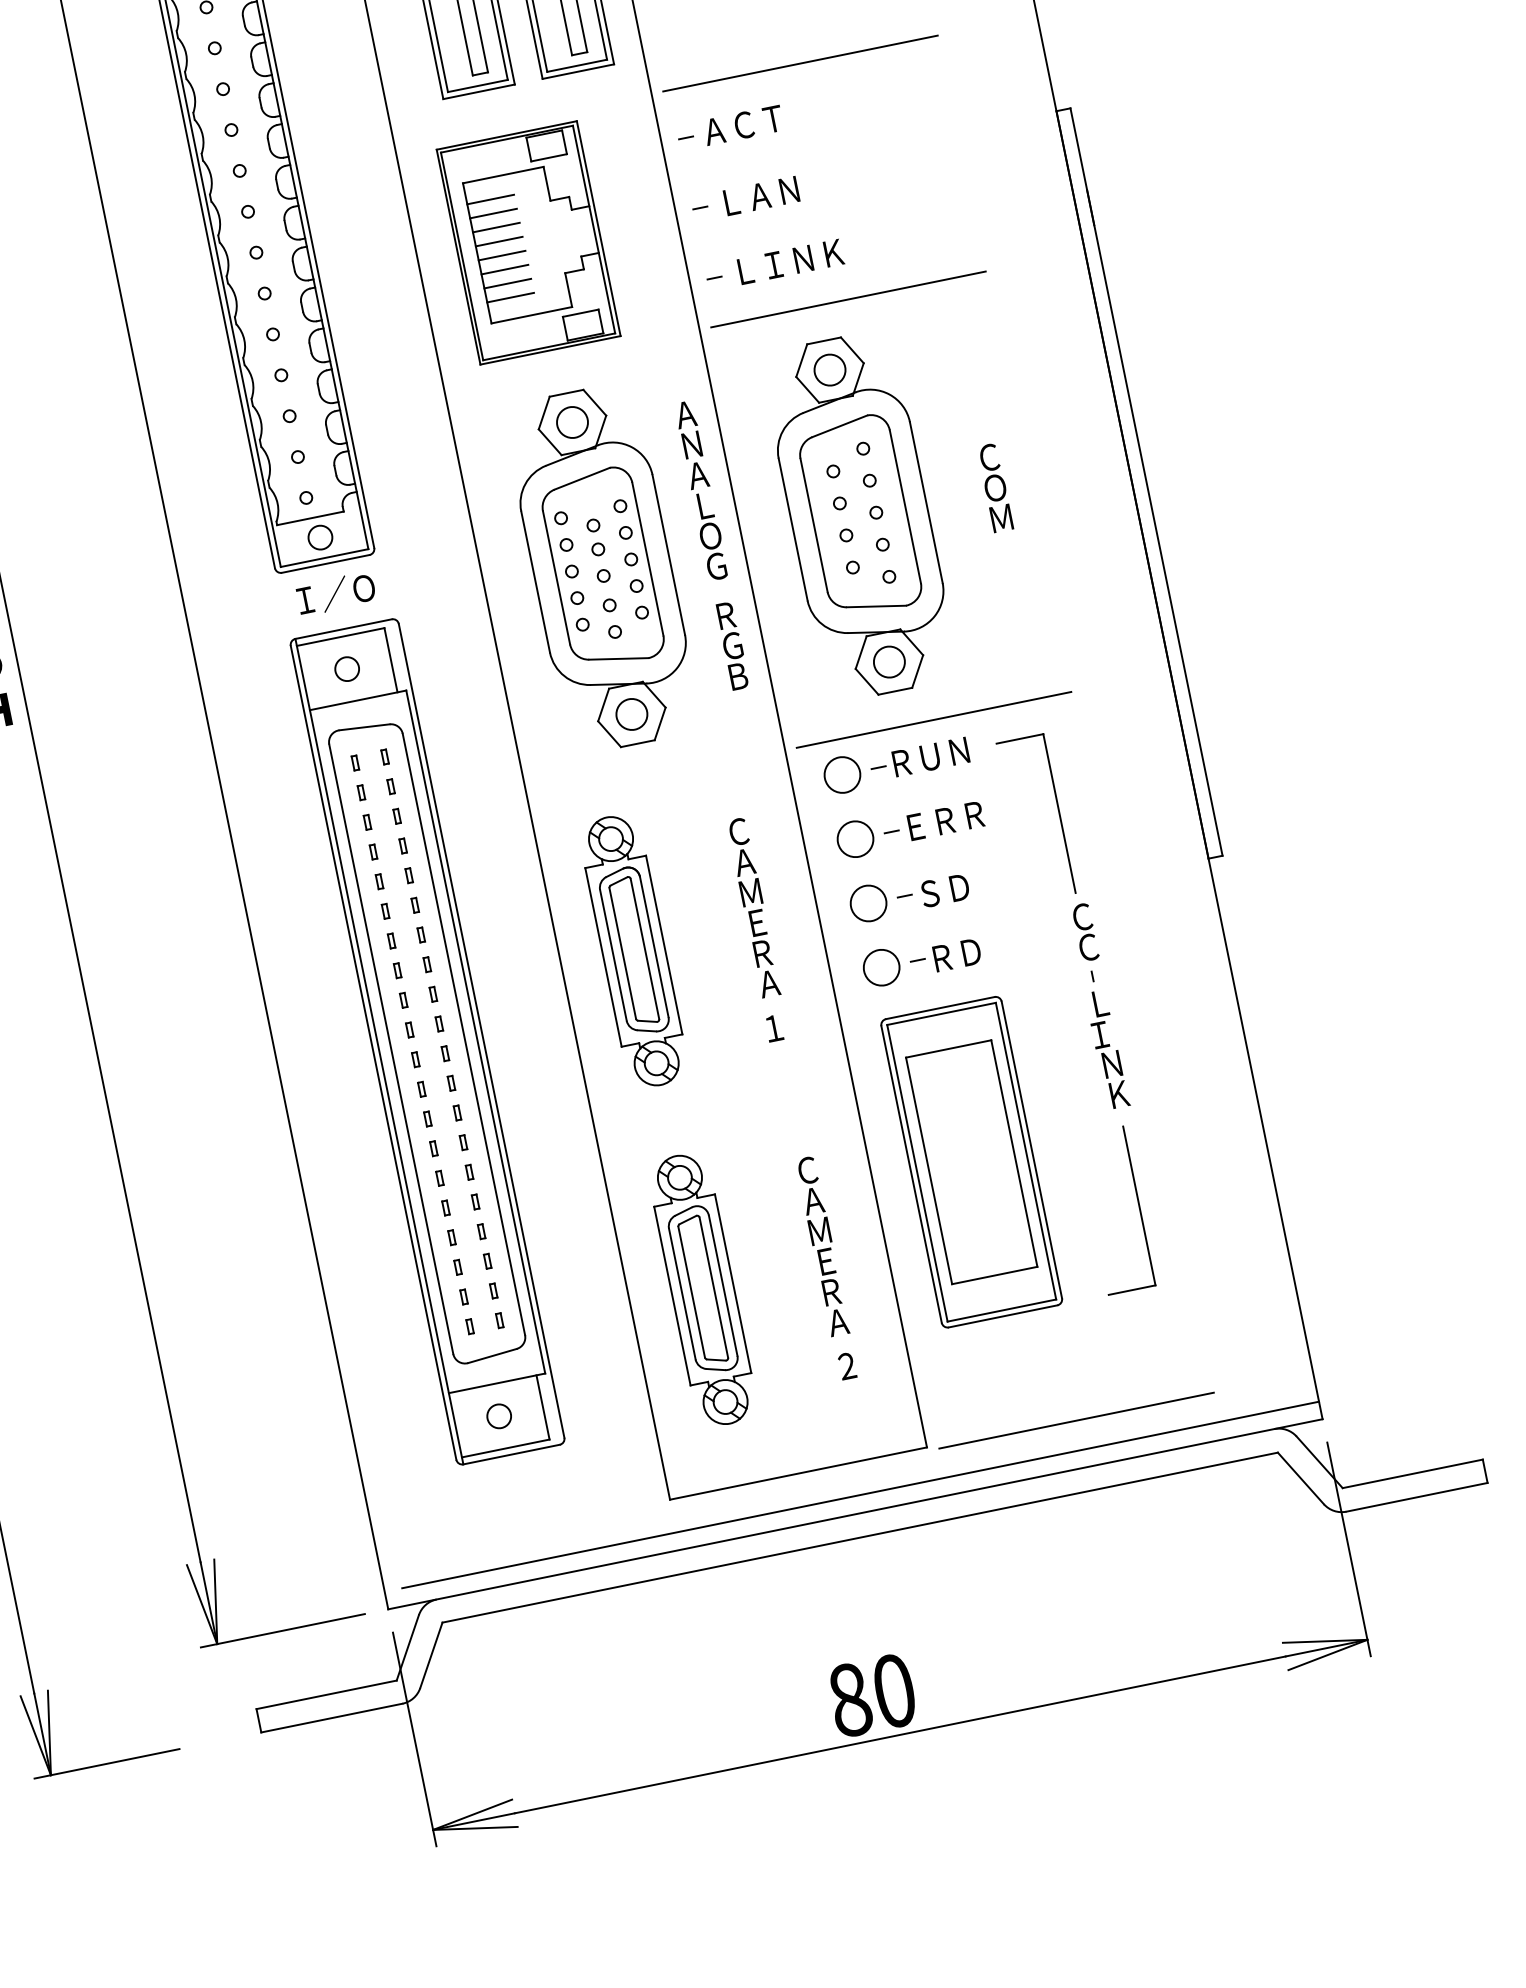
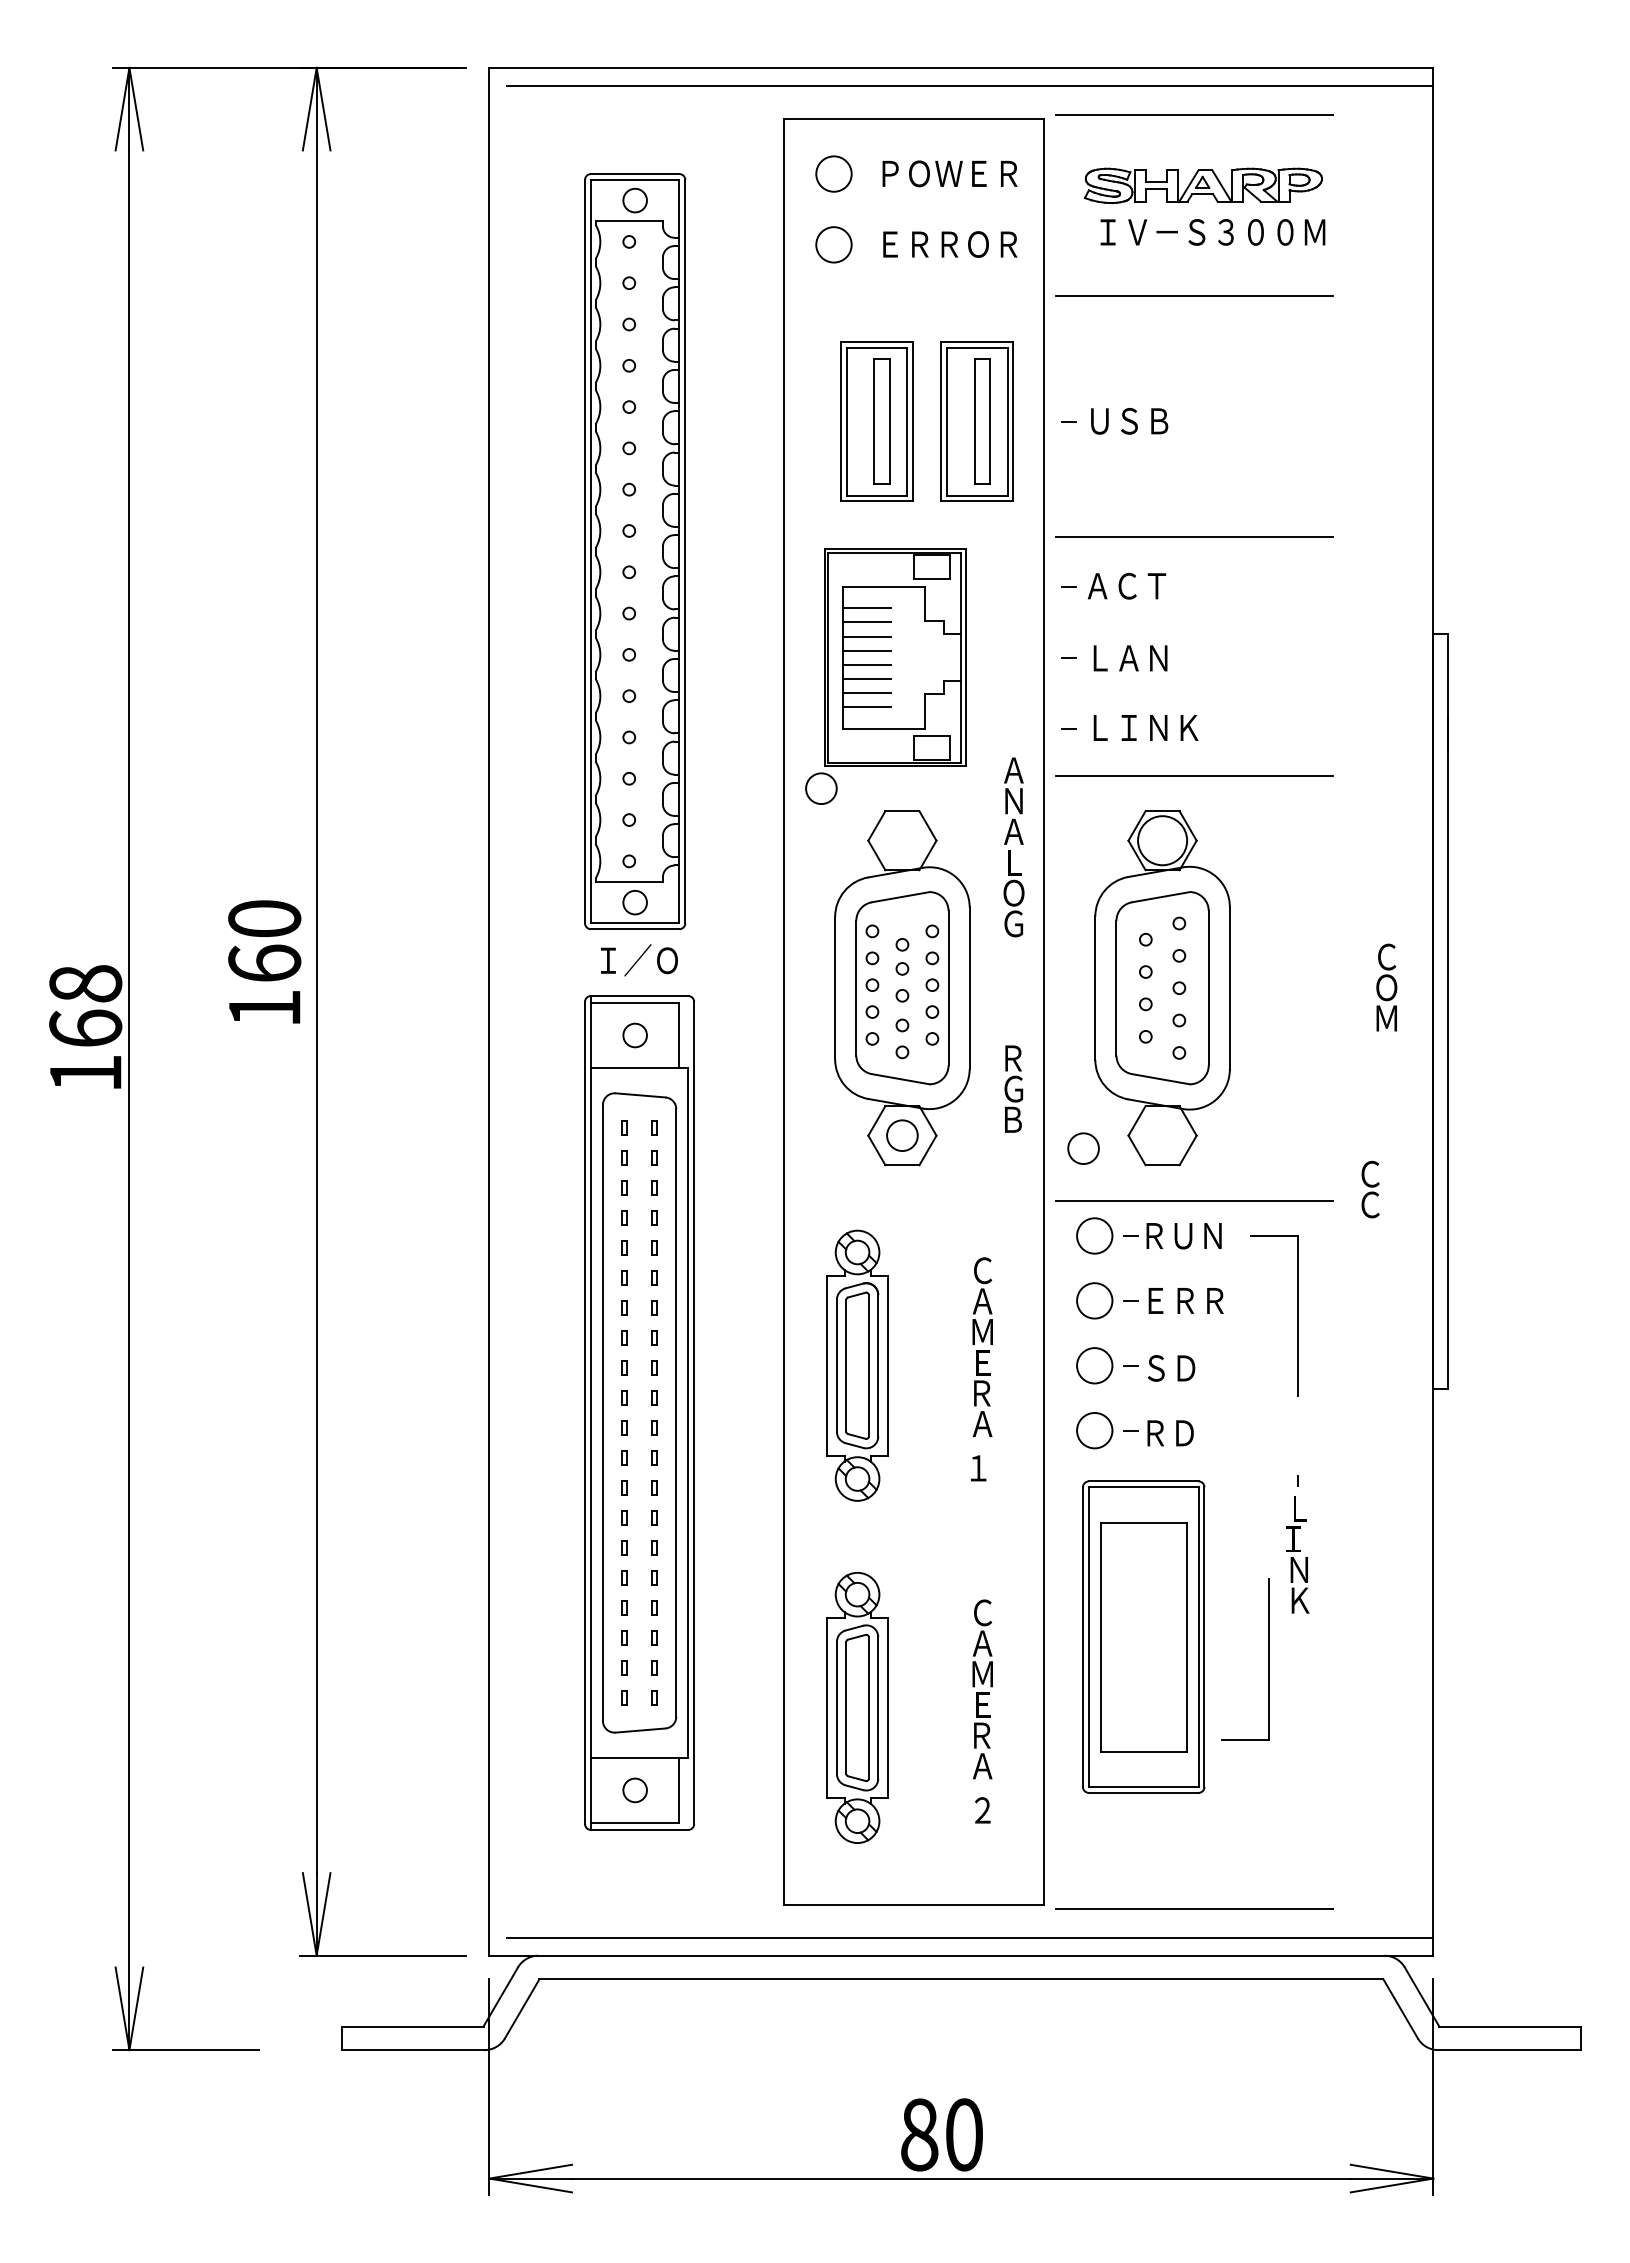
circle: (829, 369) -> (1162, 840), size x1.6
circle: (572, 422) -> (821, 788), moved
text: (995, 487) -> (1386, 987), moved
text: (700, 490) -> (1013, 847), moved
circle: (889, 661) -> (1083, 1148), moved
text: (1085, 932) -> (1370, 1189), moved
part: (1139, 1205) -> (1268, 1659), moved

